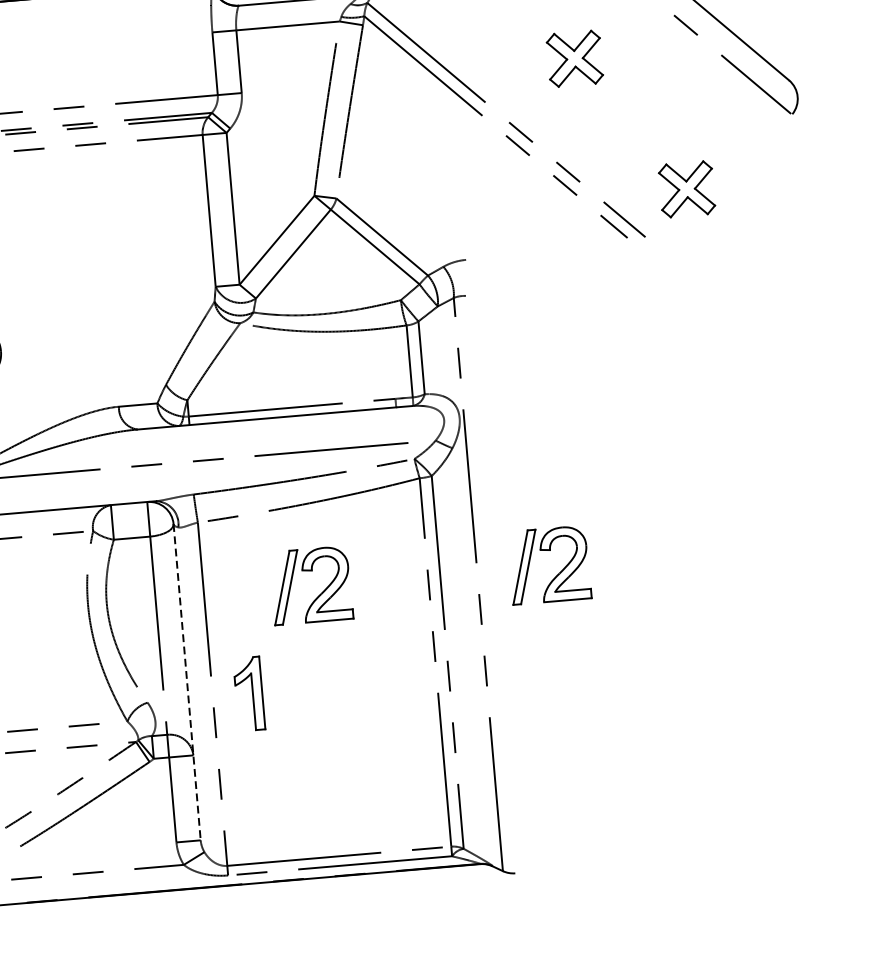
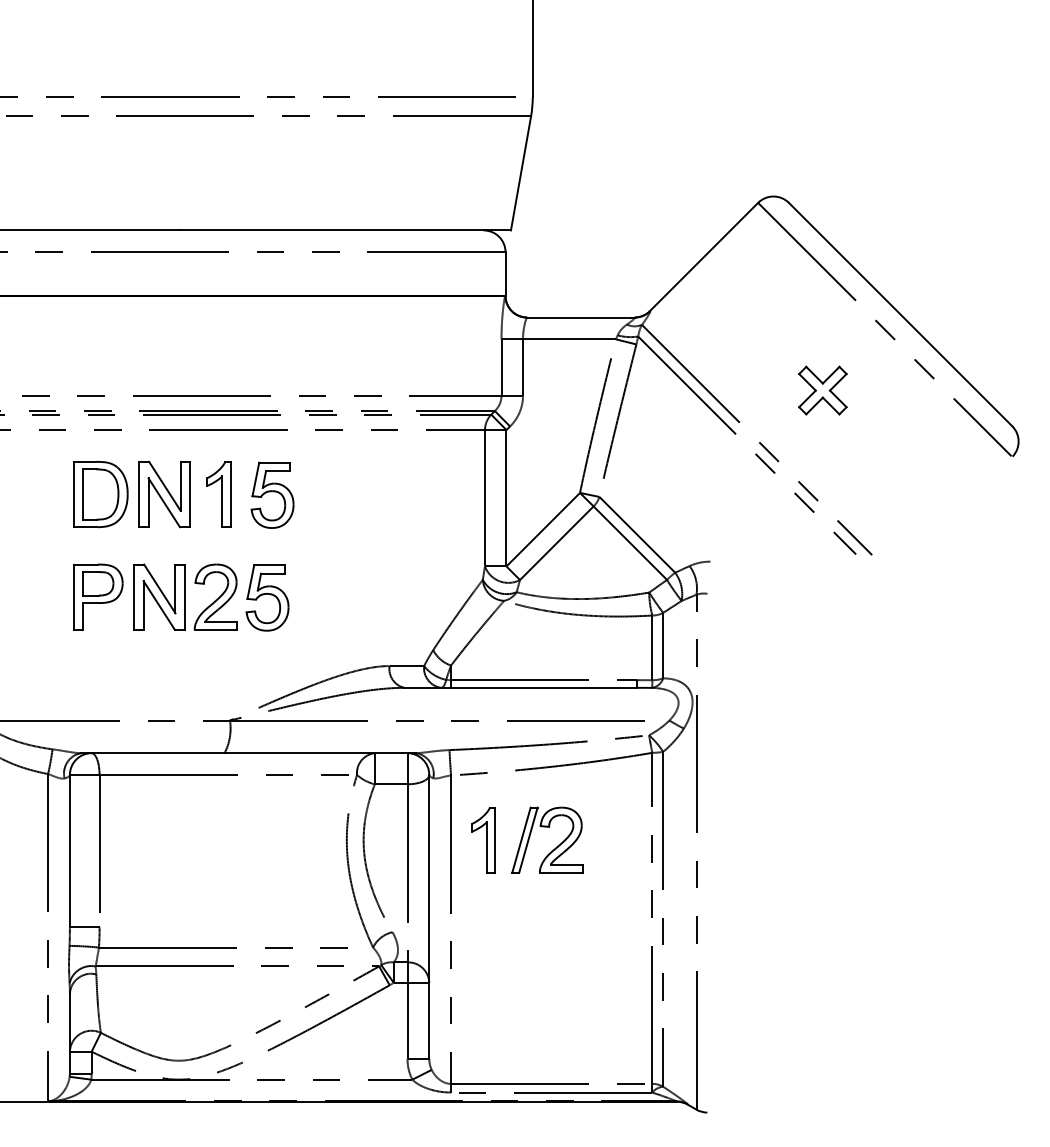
part: (686, 189) -> (912, 515), removed
part: (559, 572) -> (769, 847), removed
line: (187, 682) -> (429, 917), dashed -> solid
part: (248, 694) -> (483, 840), moved

